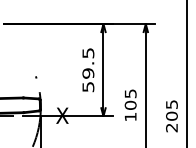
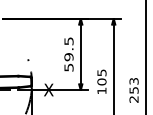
text: (171, 109) -> (133, 85), 205 -> 253

